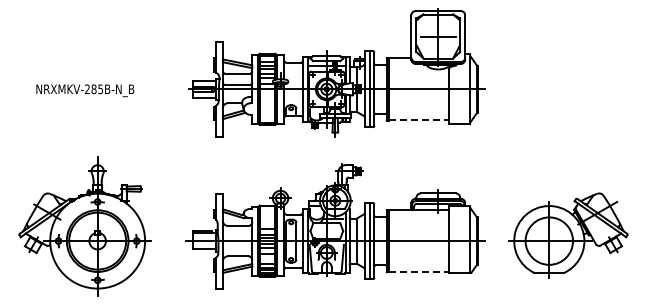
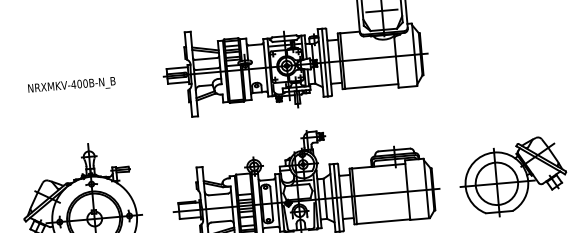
text: (93, 89) -> (79, 84), NRXMKV-285B-N_B -> NRXMKV-400B-N_B
line: (419, 120) -> (371, 86), dashed -> solid
line: (419, 272) -> (383, 221), dashed -> solid

